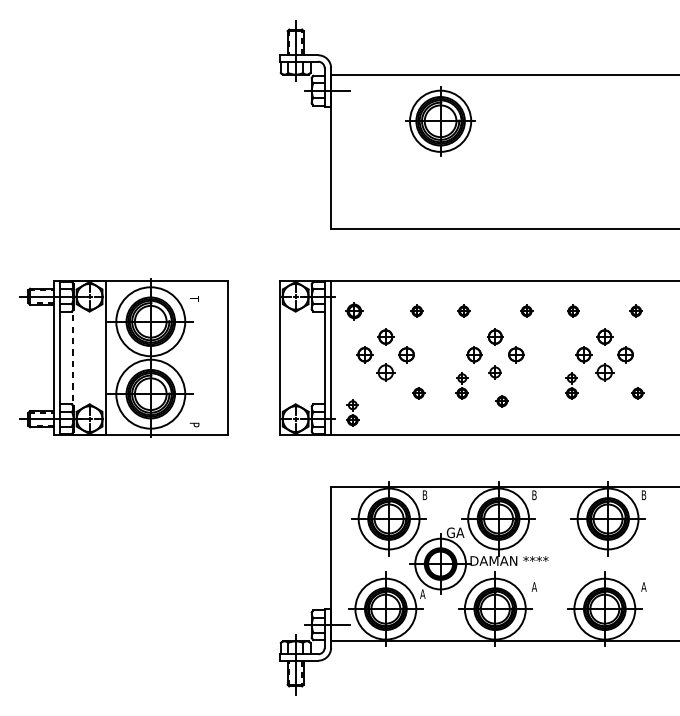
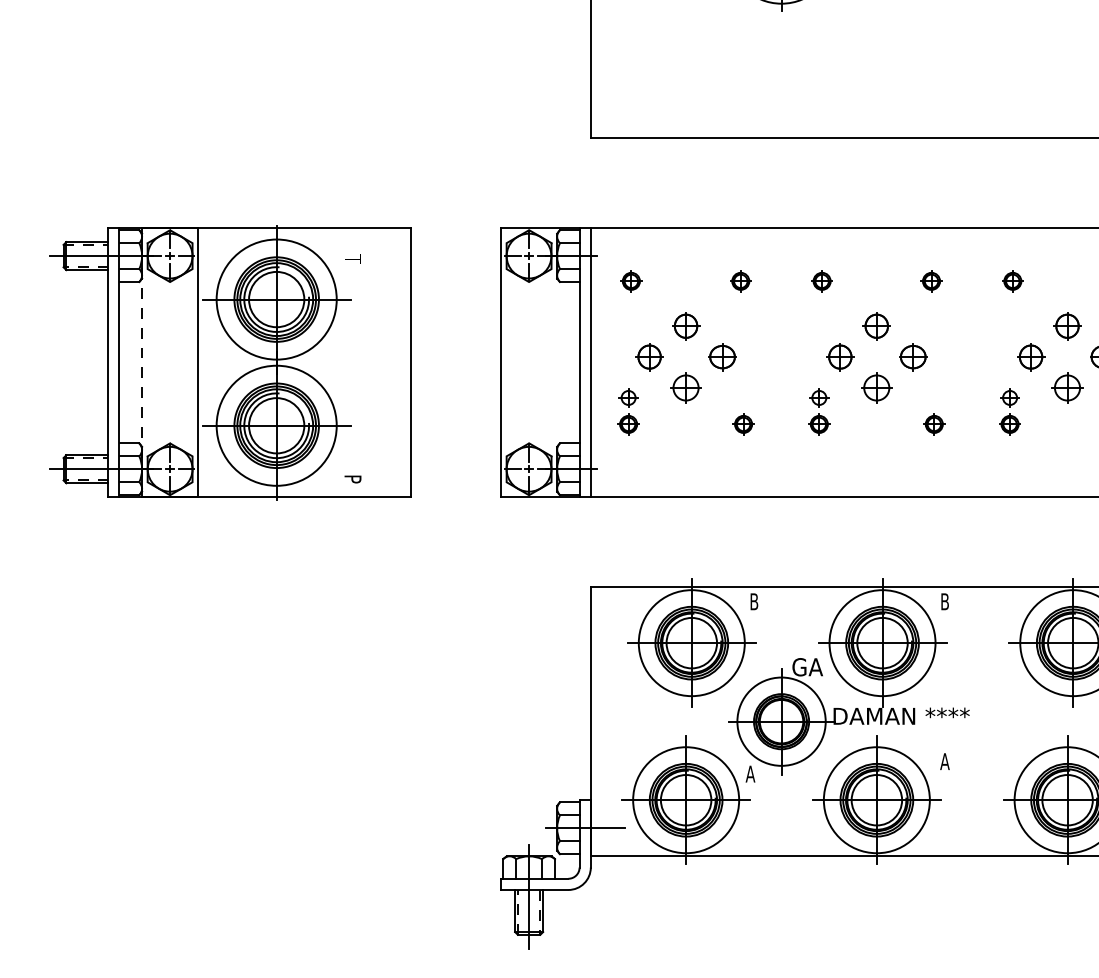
part: (354, 310) -> (631, 279), size x0.71
part: (495, 372) -> (877, 387), size x1.43
part: (501, 401) -> (932, 424), moved
part: (352, 412) -> (628, 410), moved

